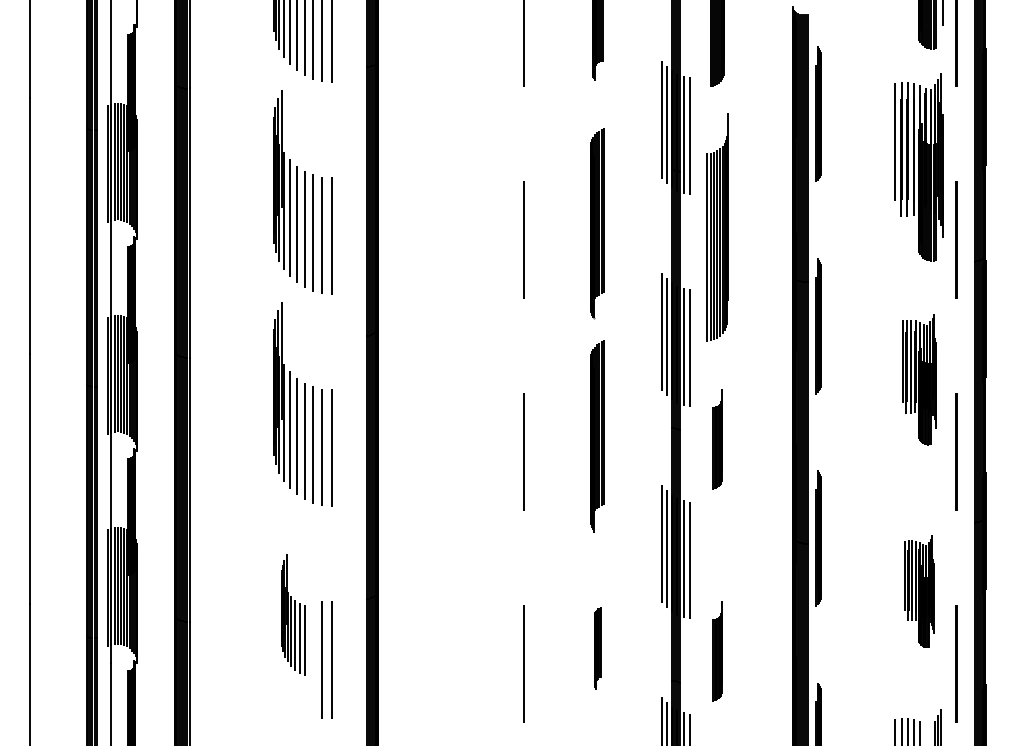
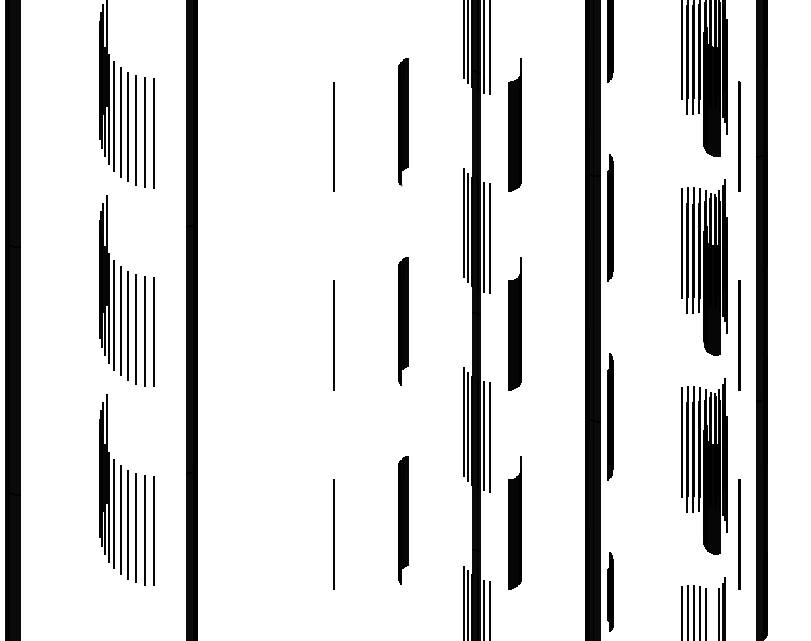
part: (597, 224) -> (402, 122), size x0.71
part: (717, 227) -> (515, 125), size x0.62
part: (918, 379) -> (703, 267), size x1.43
part: (597, 436) -> (402, 321), size x0.71
part: (717, 439) -> (515, 323), size x1.43
part: (918, 591) -> (703, 466), size x1.67
part: (293, 614) -> (117, 488), size x1.67
part: (597, 648) -> (402, 519), size x1.67
part: (717, 651) -> (515, 522), size x1.43

